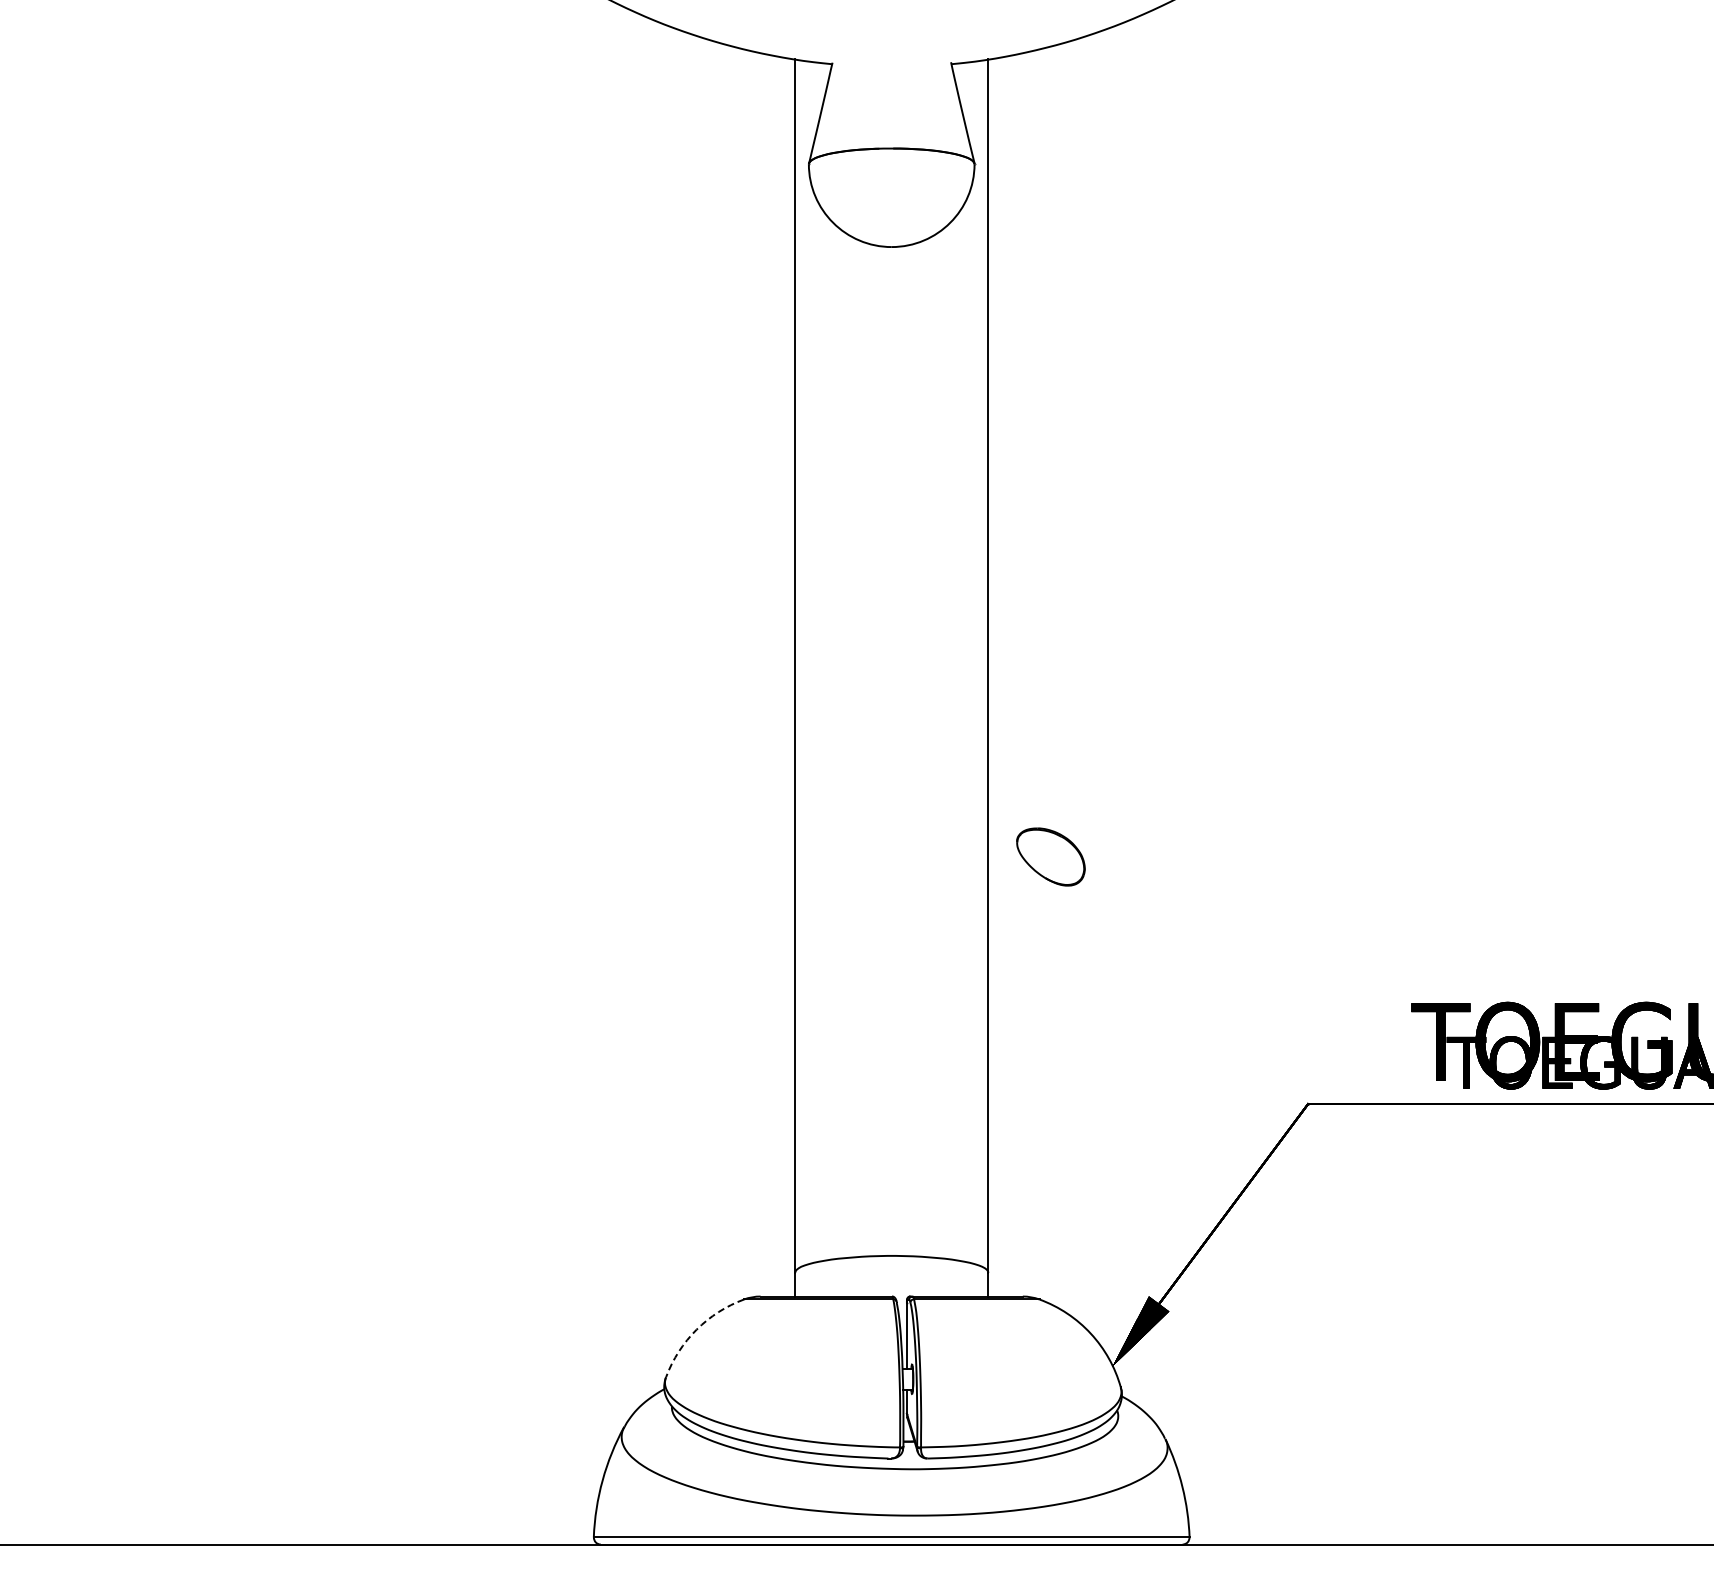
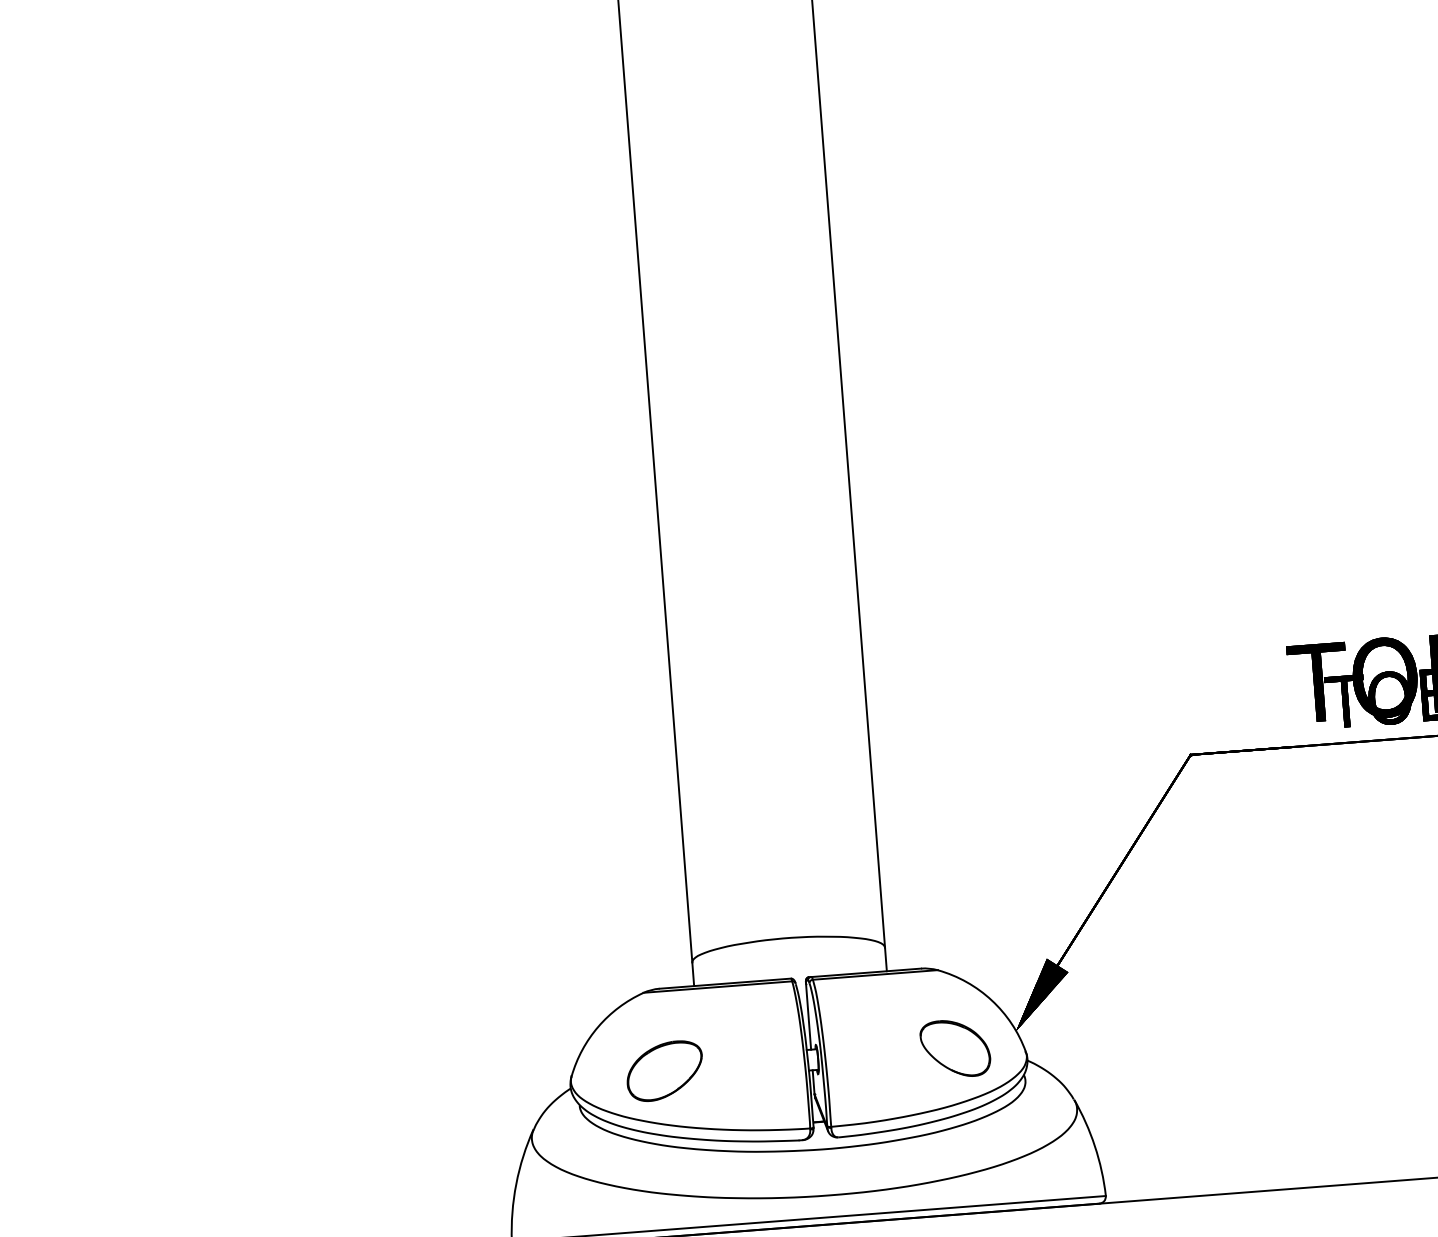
part: (1050, 856) -> (954, 1048), moved
arc: (696, 1329) -> (598, 1026), dashed -> solid
part: (759, 1378) -> (664, 1070), added

